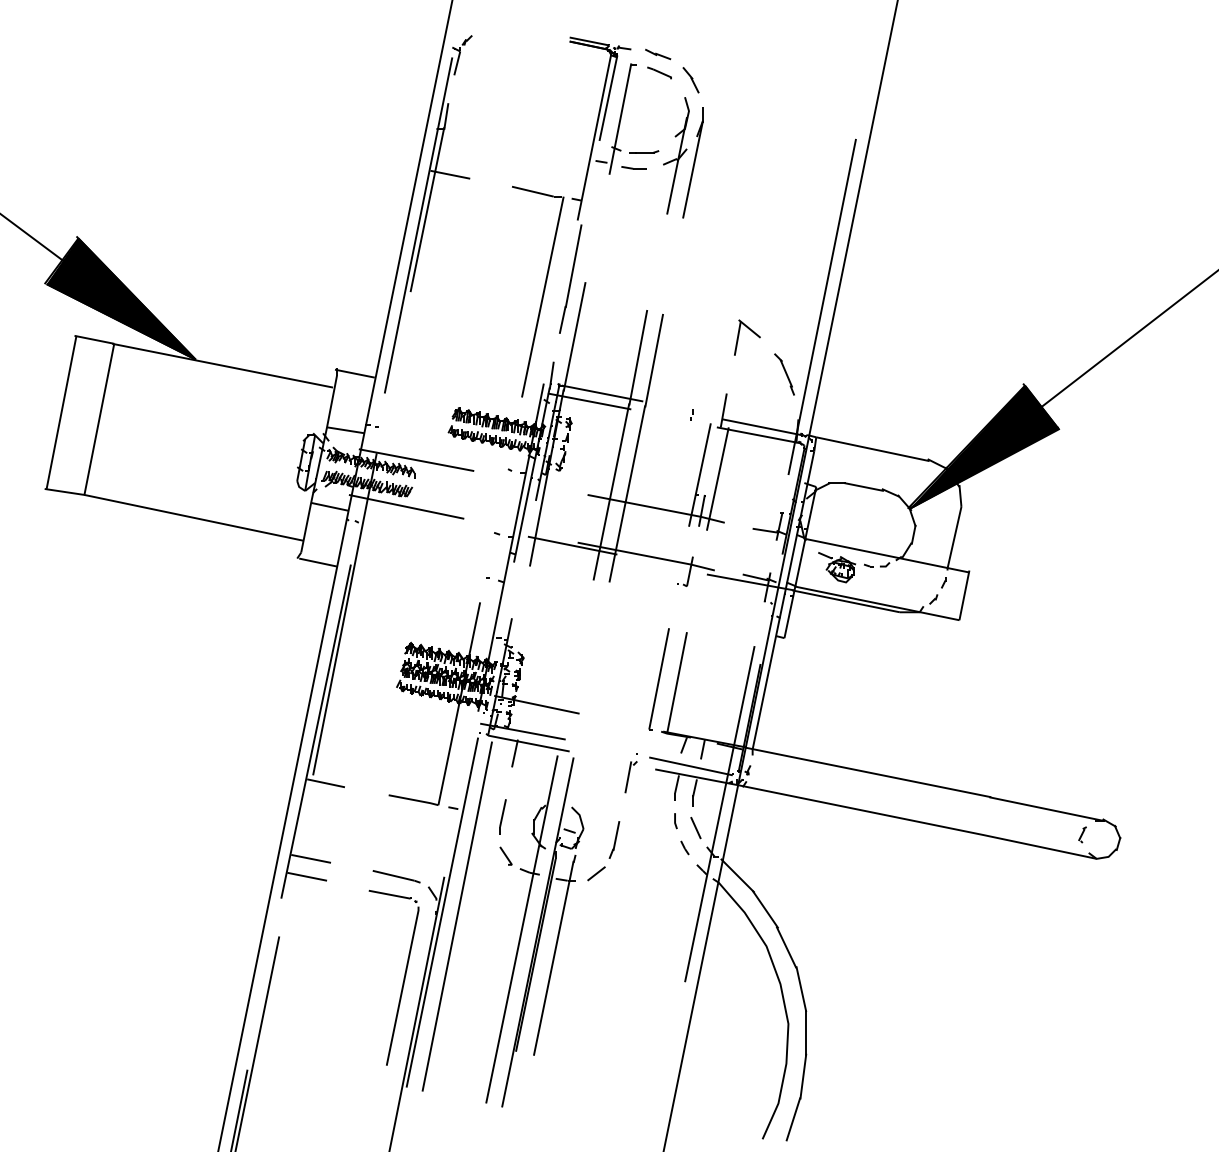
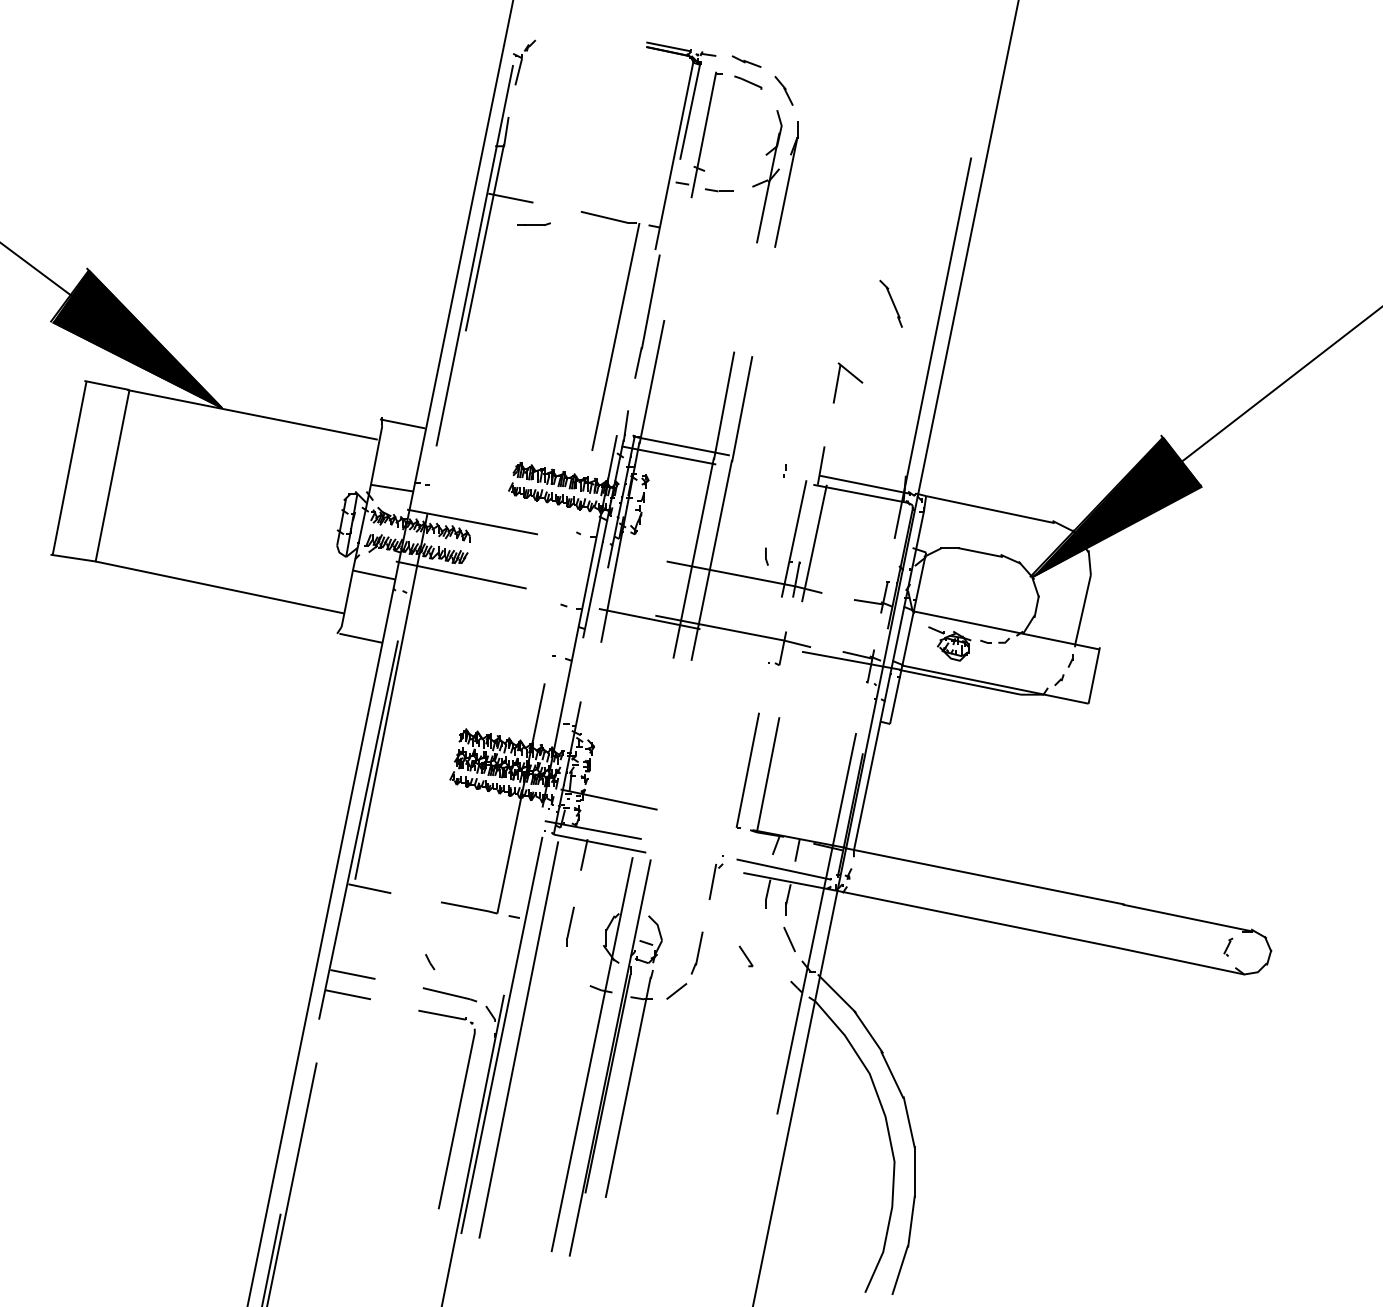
part: (643, 151) -> (533, 223), moved
part: (783, 374) -> (890, 303), moved
line: (675, 820) -> (766, 556), moved
line: (685, 848) -> (430, 962), moved
line: (505, 856) -> (745, 956), moved

